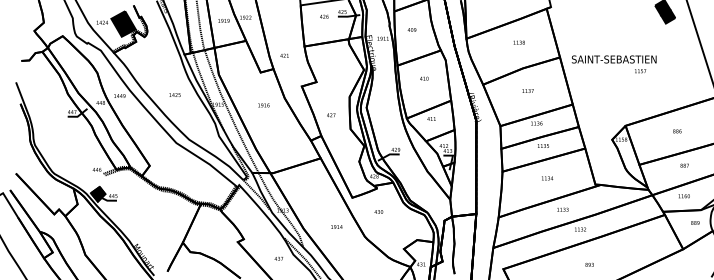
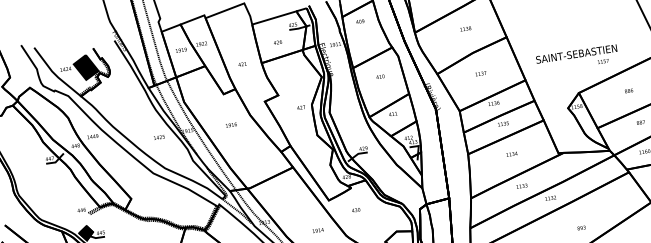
text: (324, 16) -> (278, 42), moved
text: (411, 29) -> (359, 21), moved
text: (284, 55) -> (242, 64), moved
text: (613, 64) -> (576, 58), moved
text: (174, 94) -> (158, 136), moved
text: (331, 115) -> (301, 107), moved
text: (562, 209) -> (521, 186), moved
text: (589, 264) -> (581, 227), moved

